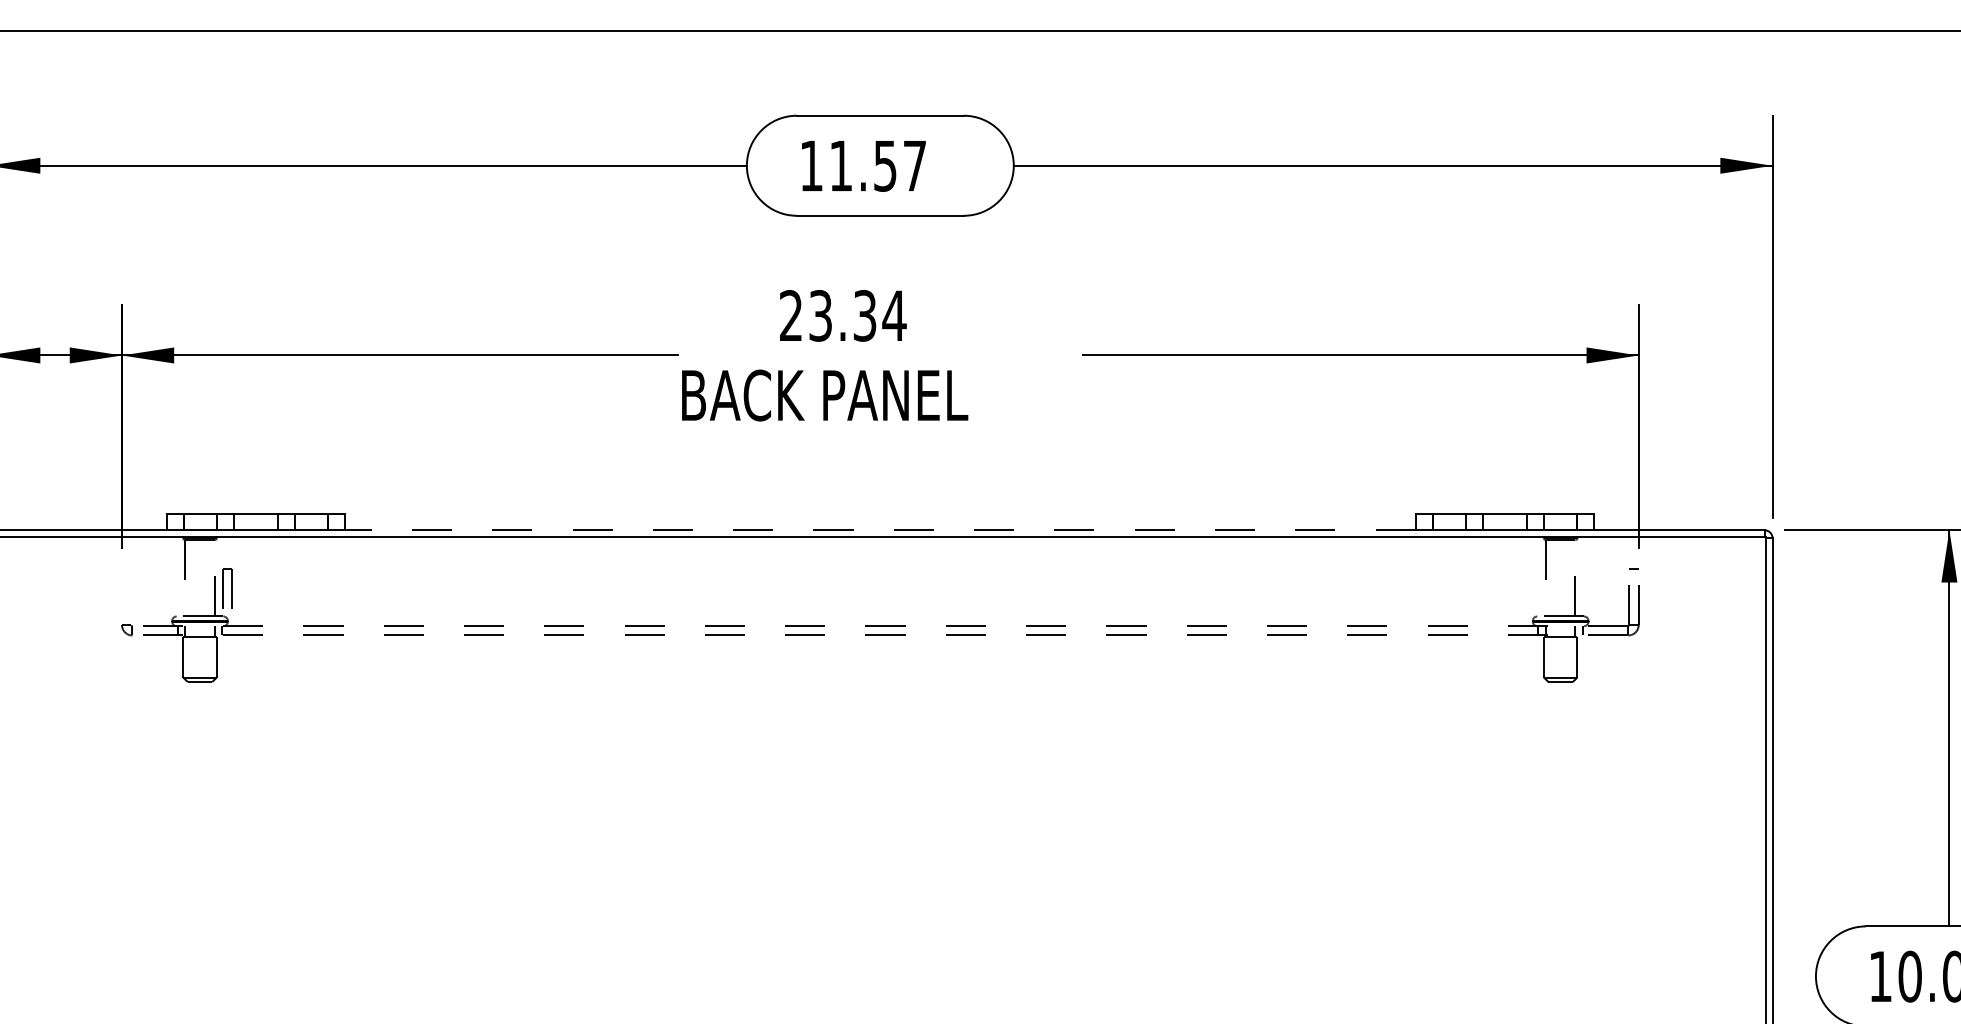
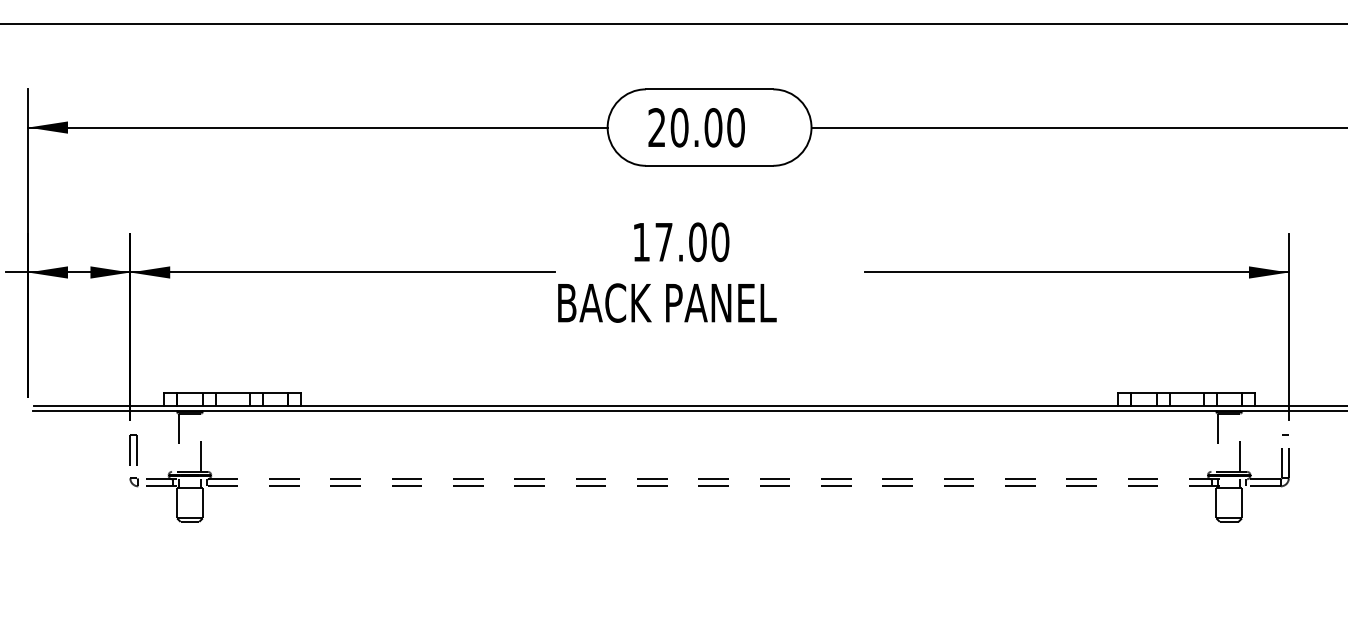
text: (863, 165) -> (696, 127), 11.57 -> 20.00
text: (843, 315) -> (681, 241), 23.34 -> 17.00
line: (879, 530) -> (708, 406), dashed -> solid
part: (227, 588) -> (133, 450), moved

